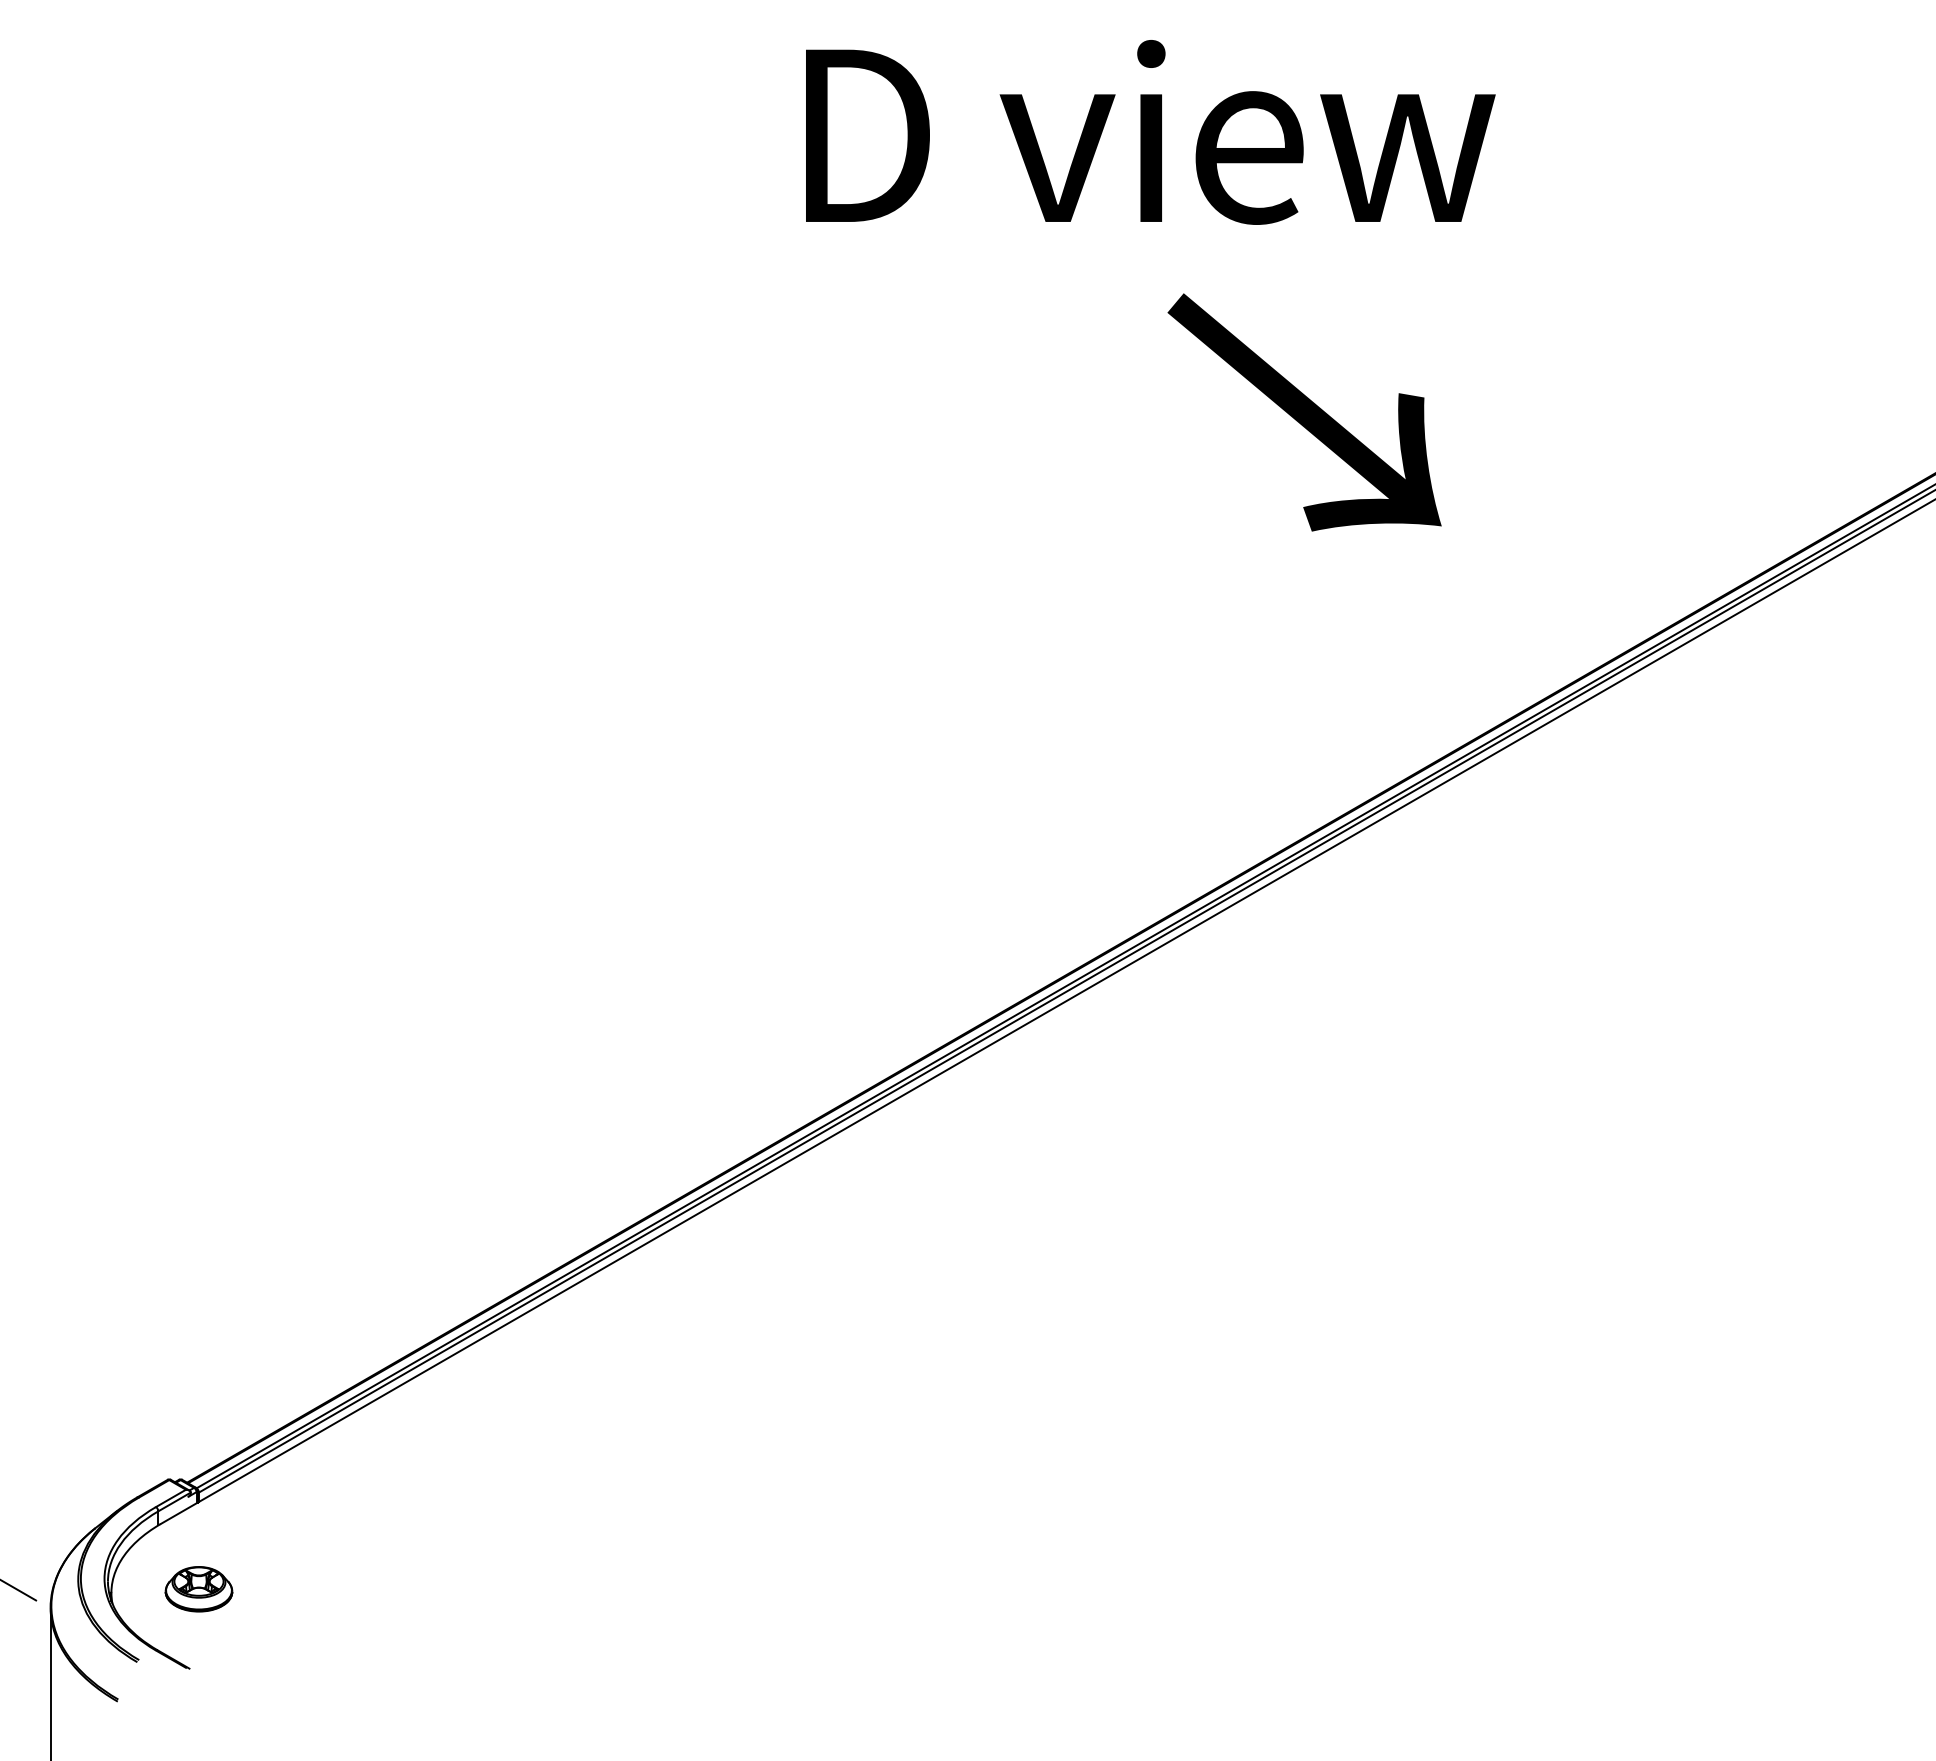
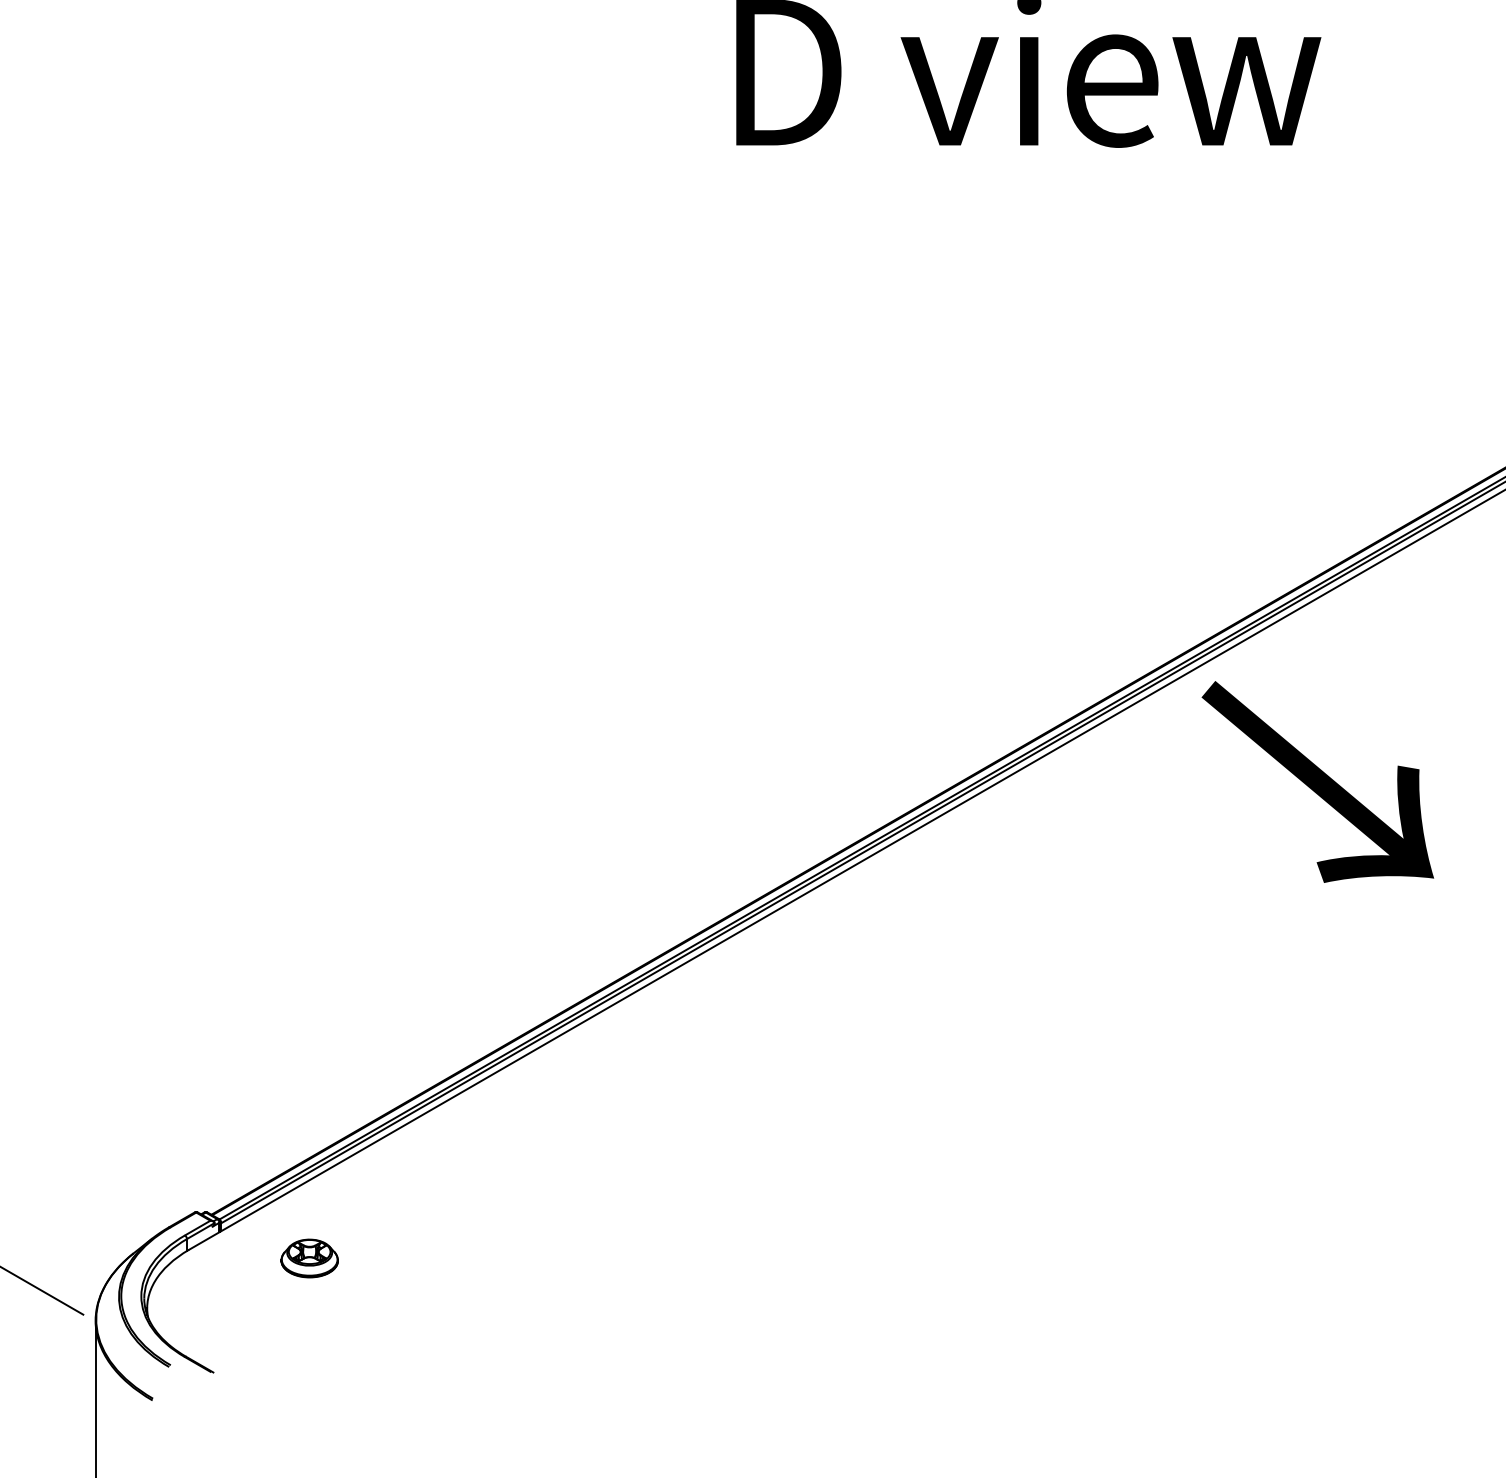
text: (1304, 412) -> (1317, 782), moved
part: (198, 1589) -> (309, 1258), moved

